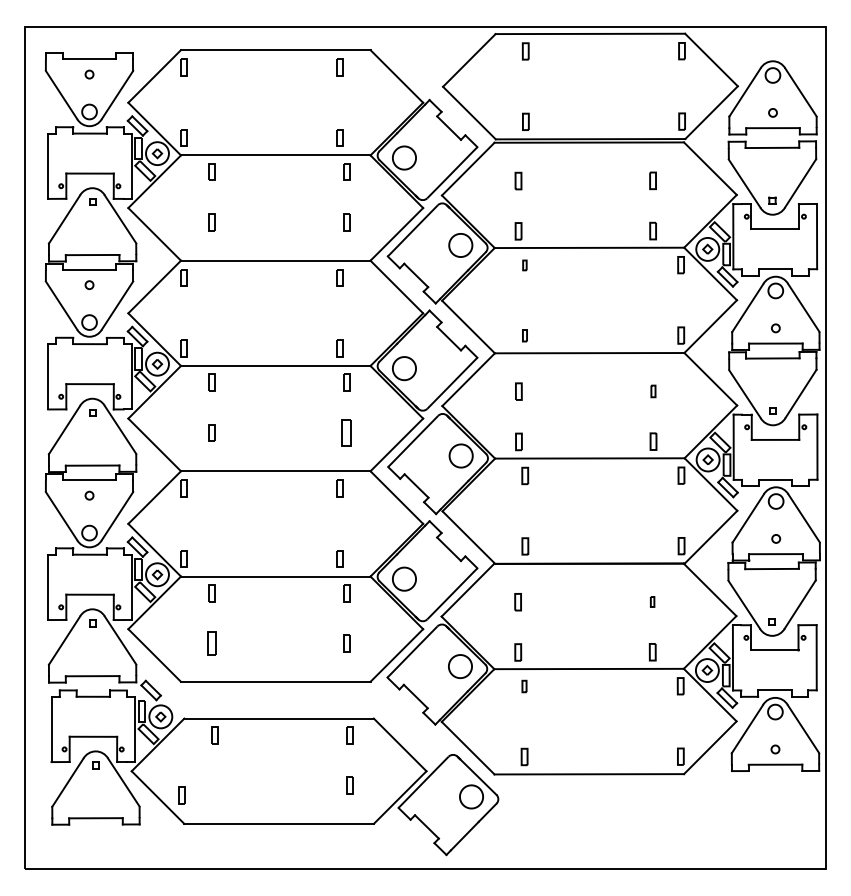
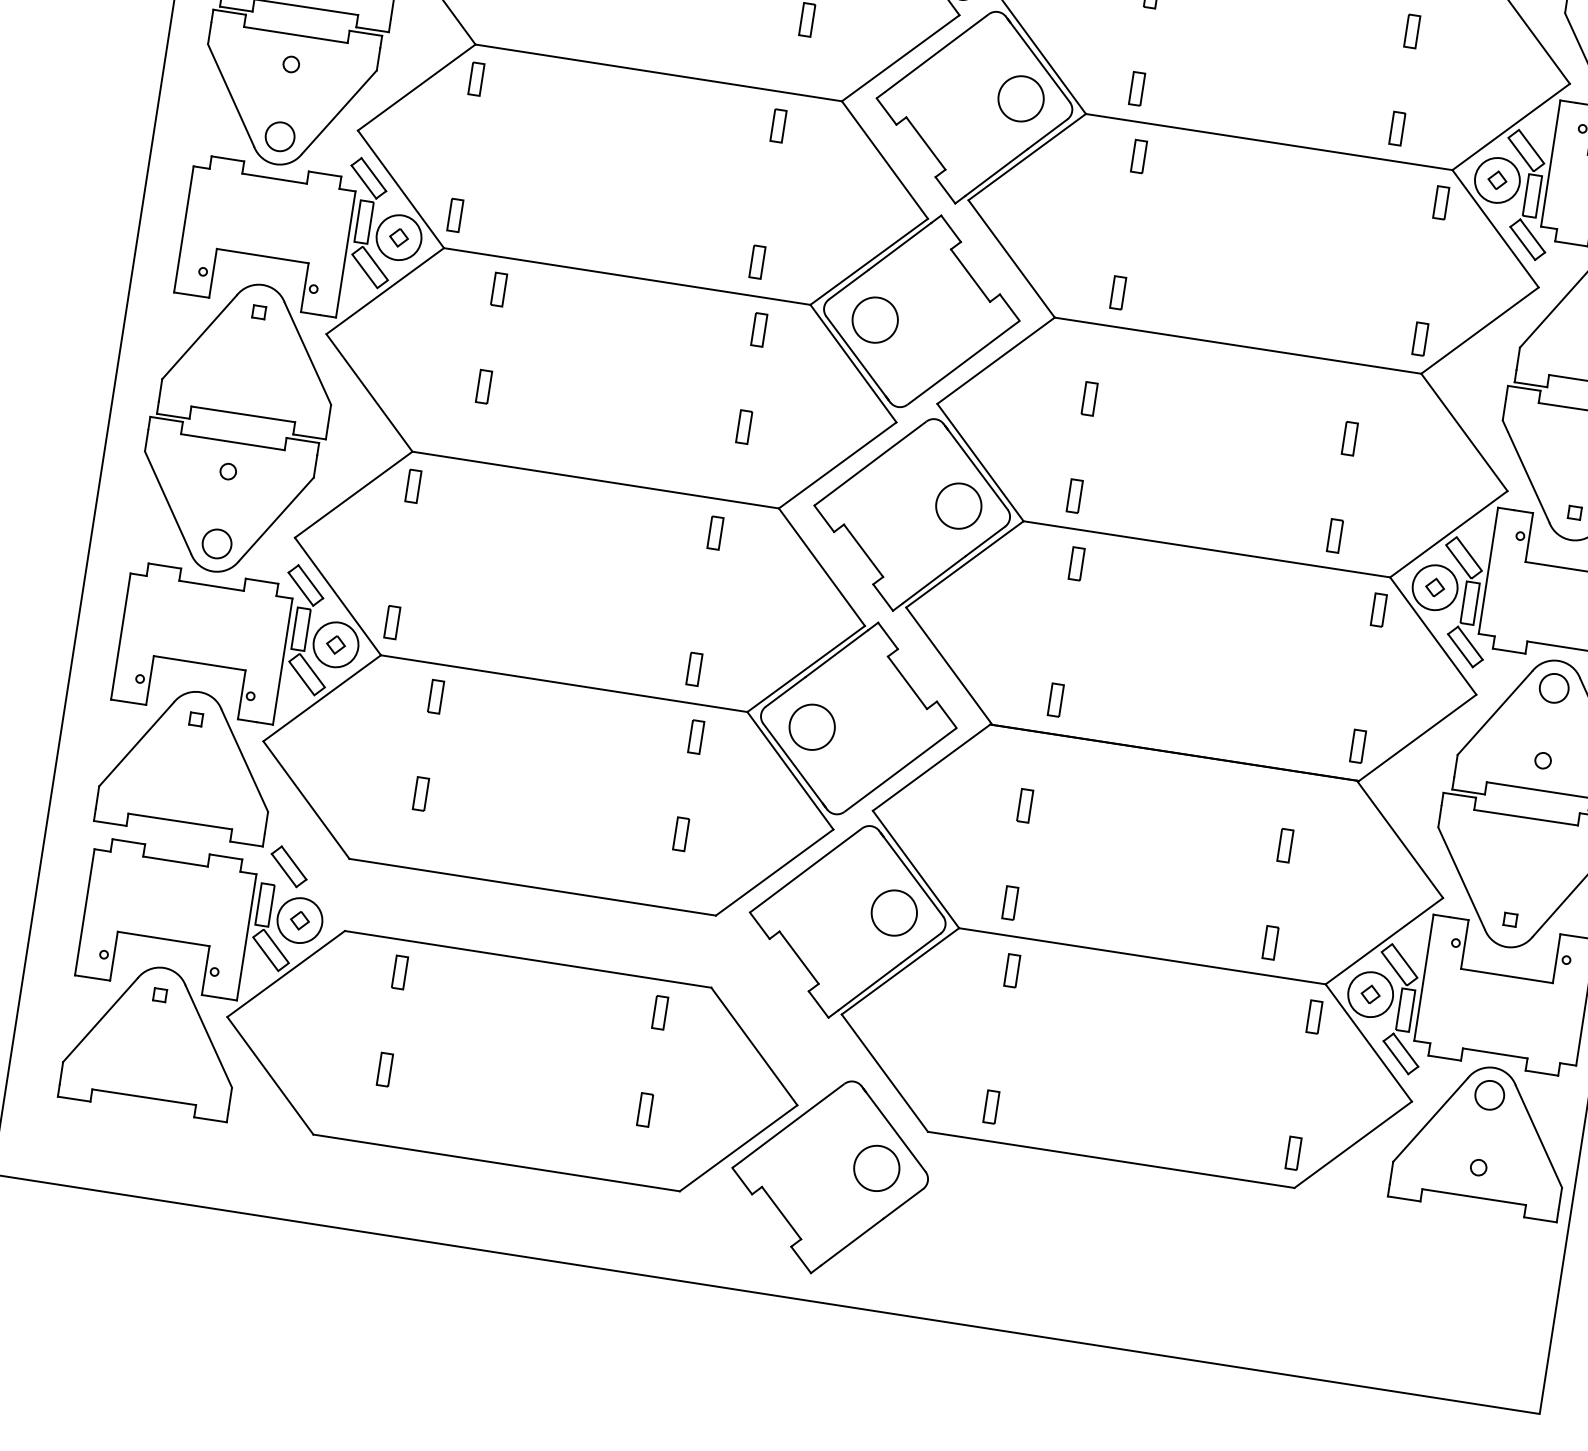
part: (524, 265) -> (1138, 156), size x1.67
part: (524, 335) -> (1117, 292), size x1.43
part: (653, 391) -> (1349, 438), size x1.43
part: (346, 432) -> (744, 426), size x0.62
part: (652, 601) -> (1285, 844), size x1.67
part: (211, 643) -> (419, 793), size x0.71
part: (524, 686) -> (1012, 970), size x1.43
part: (181, 795) -> (383, 1069), moved

